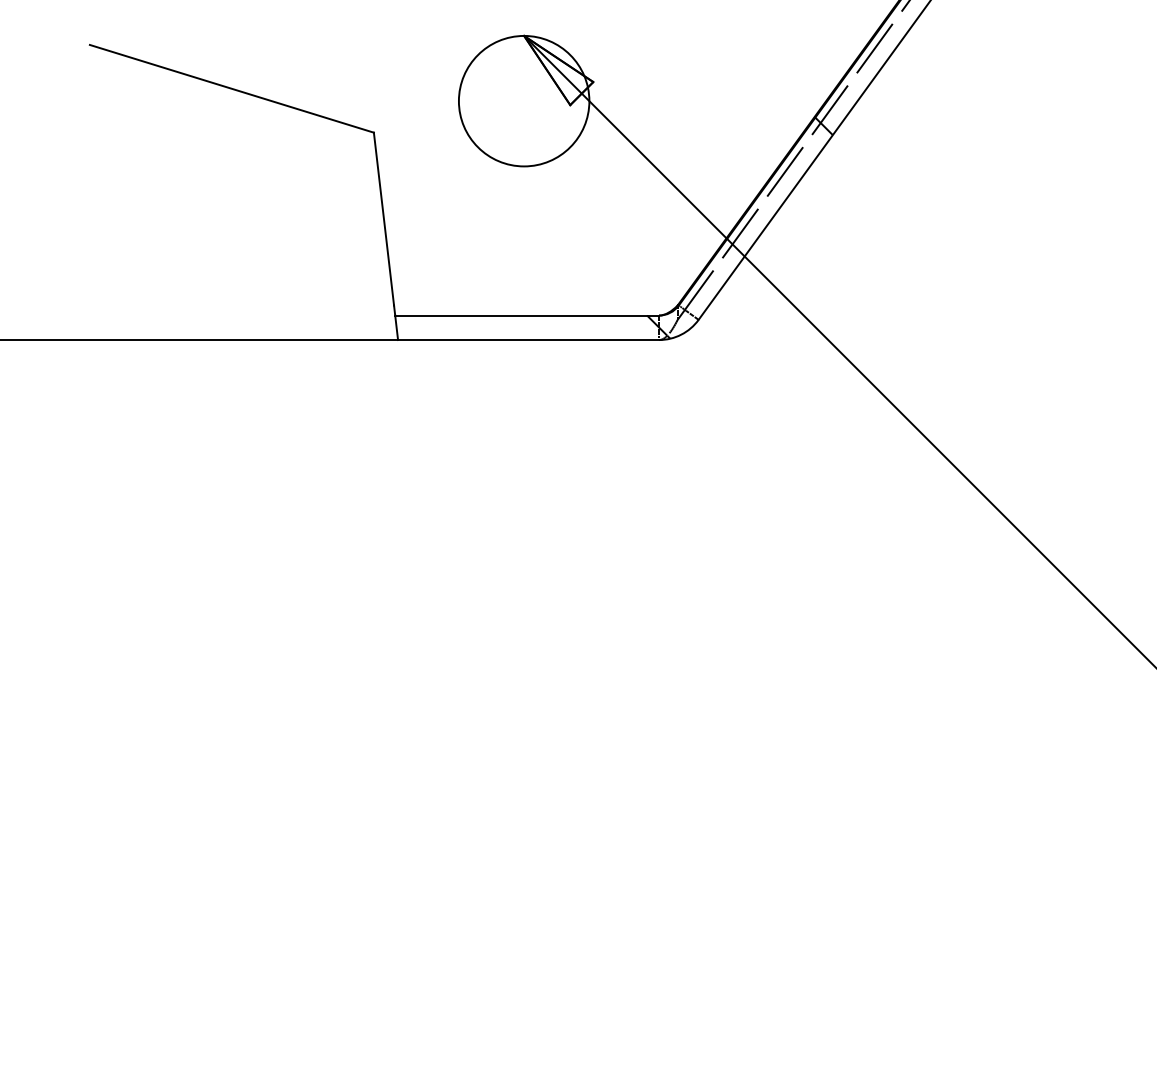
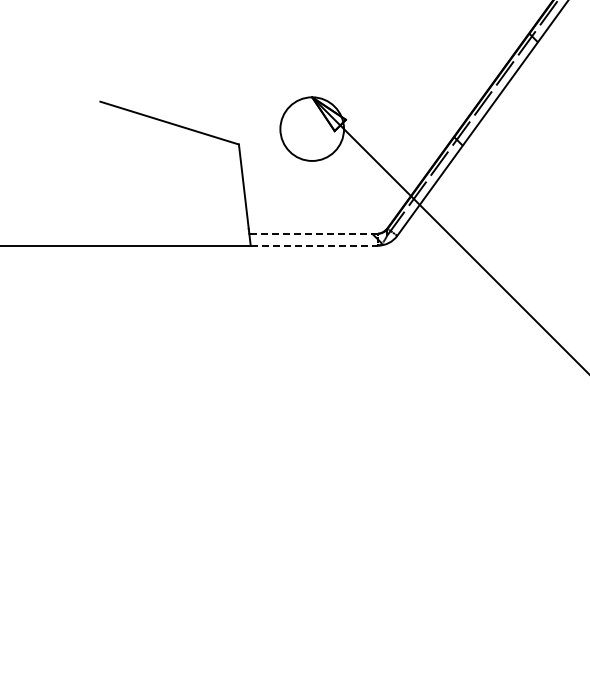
line: (526, 315) -> (313, 233), solid -> dashed
line: (528, 339) -> (314, 245), solid -> dashed

